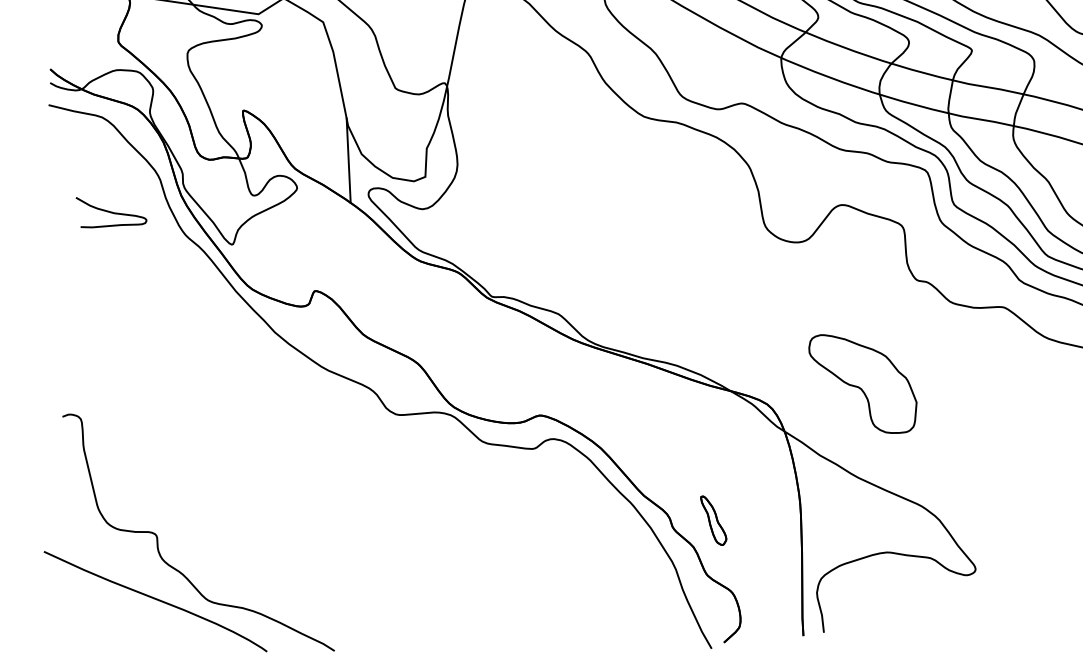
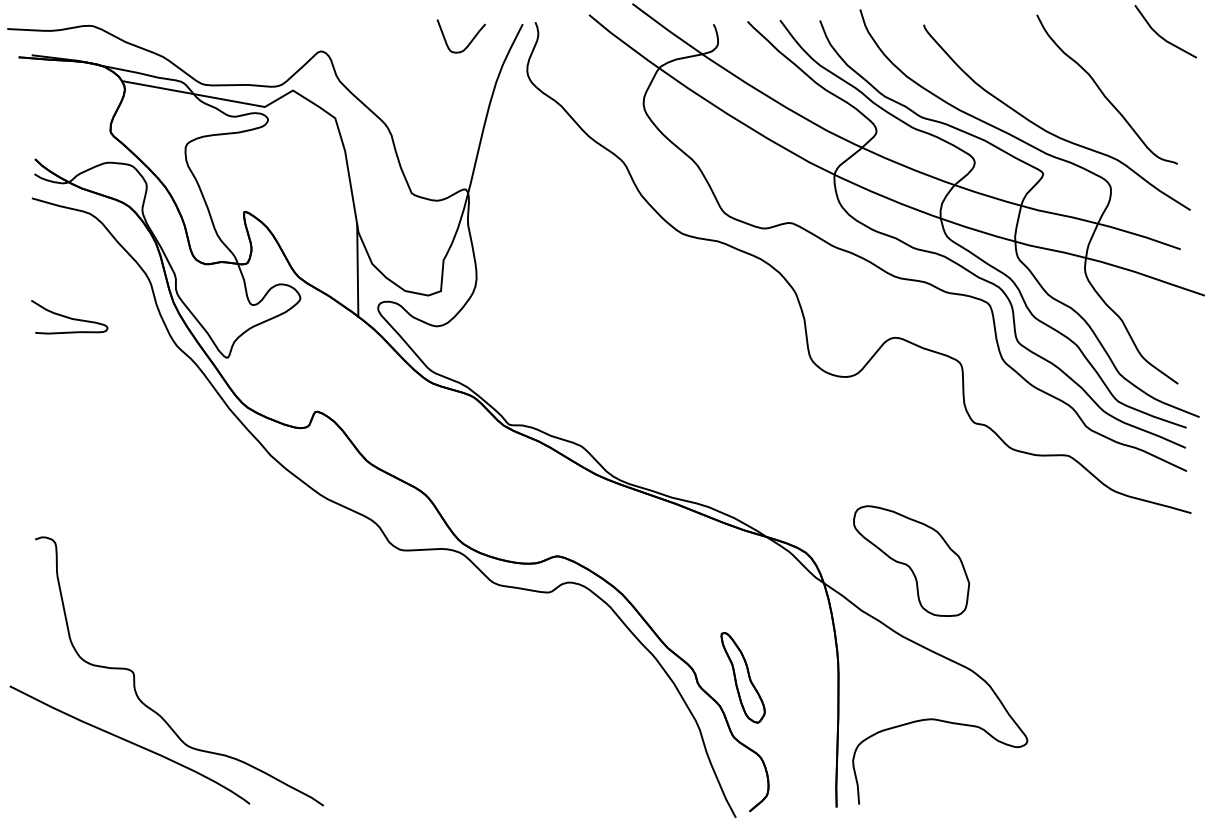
curve: (111, 211) -> (69, 317), moved
part: (863, 383) -> (911, 560), moved
part: (713, 520) -> (742, 677), size x1.67

